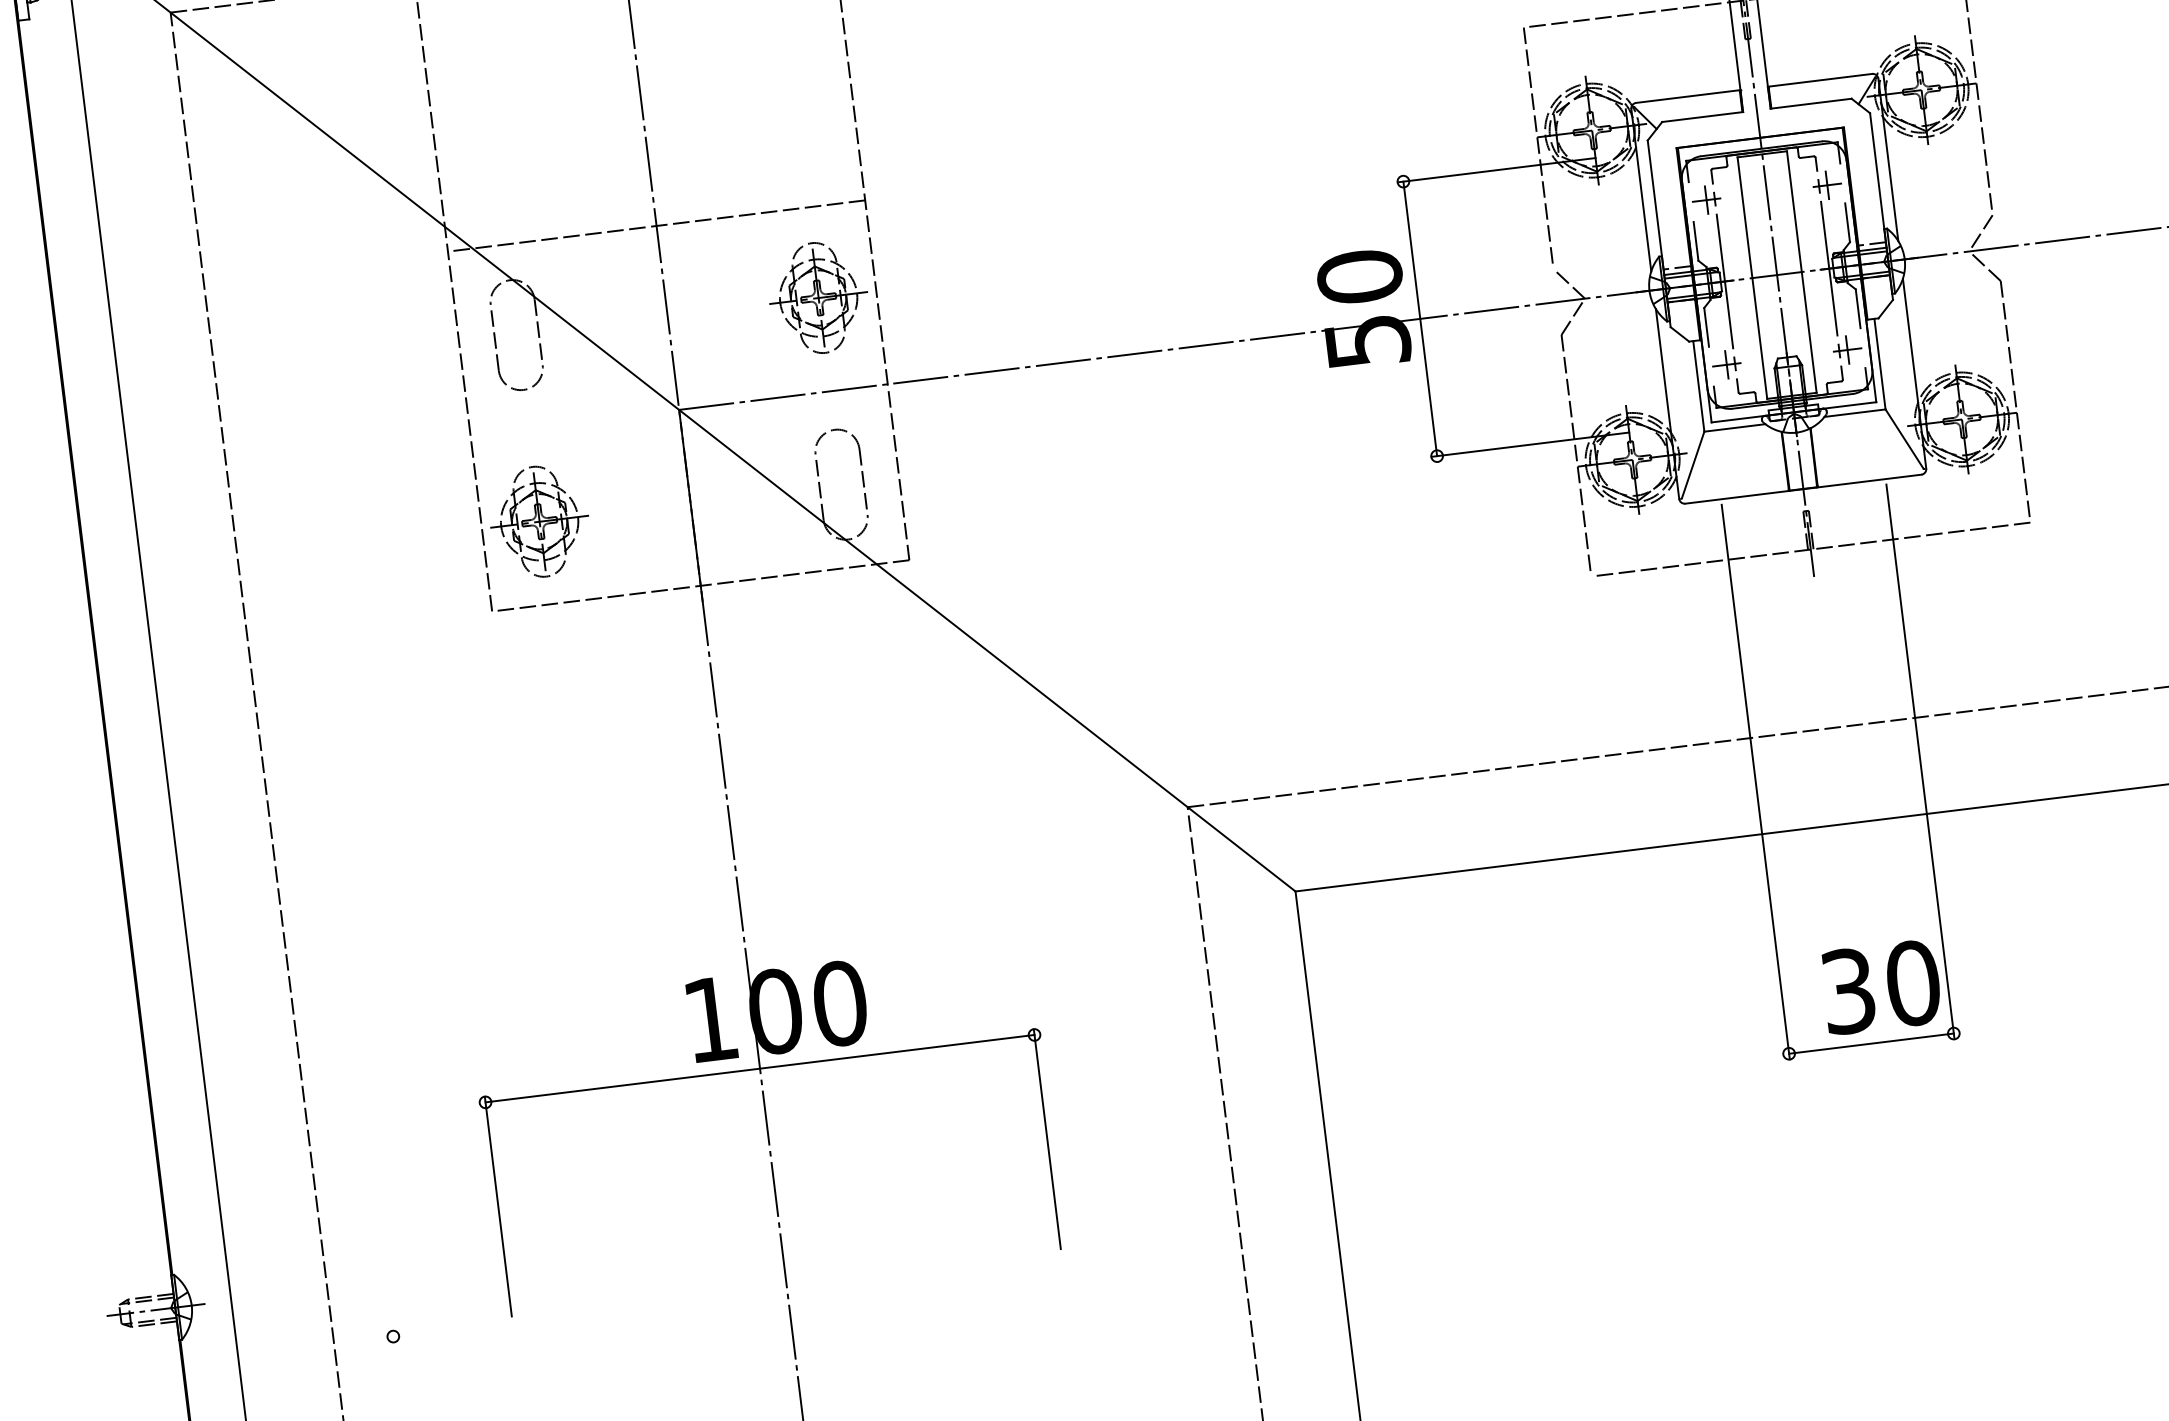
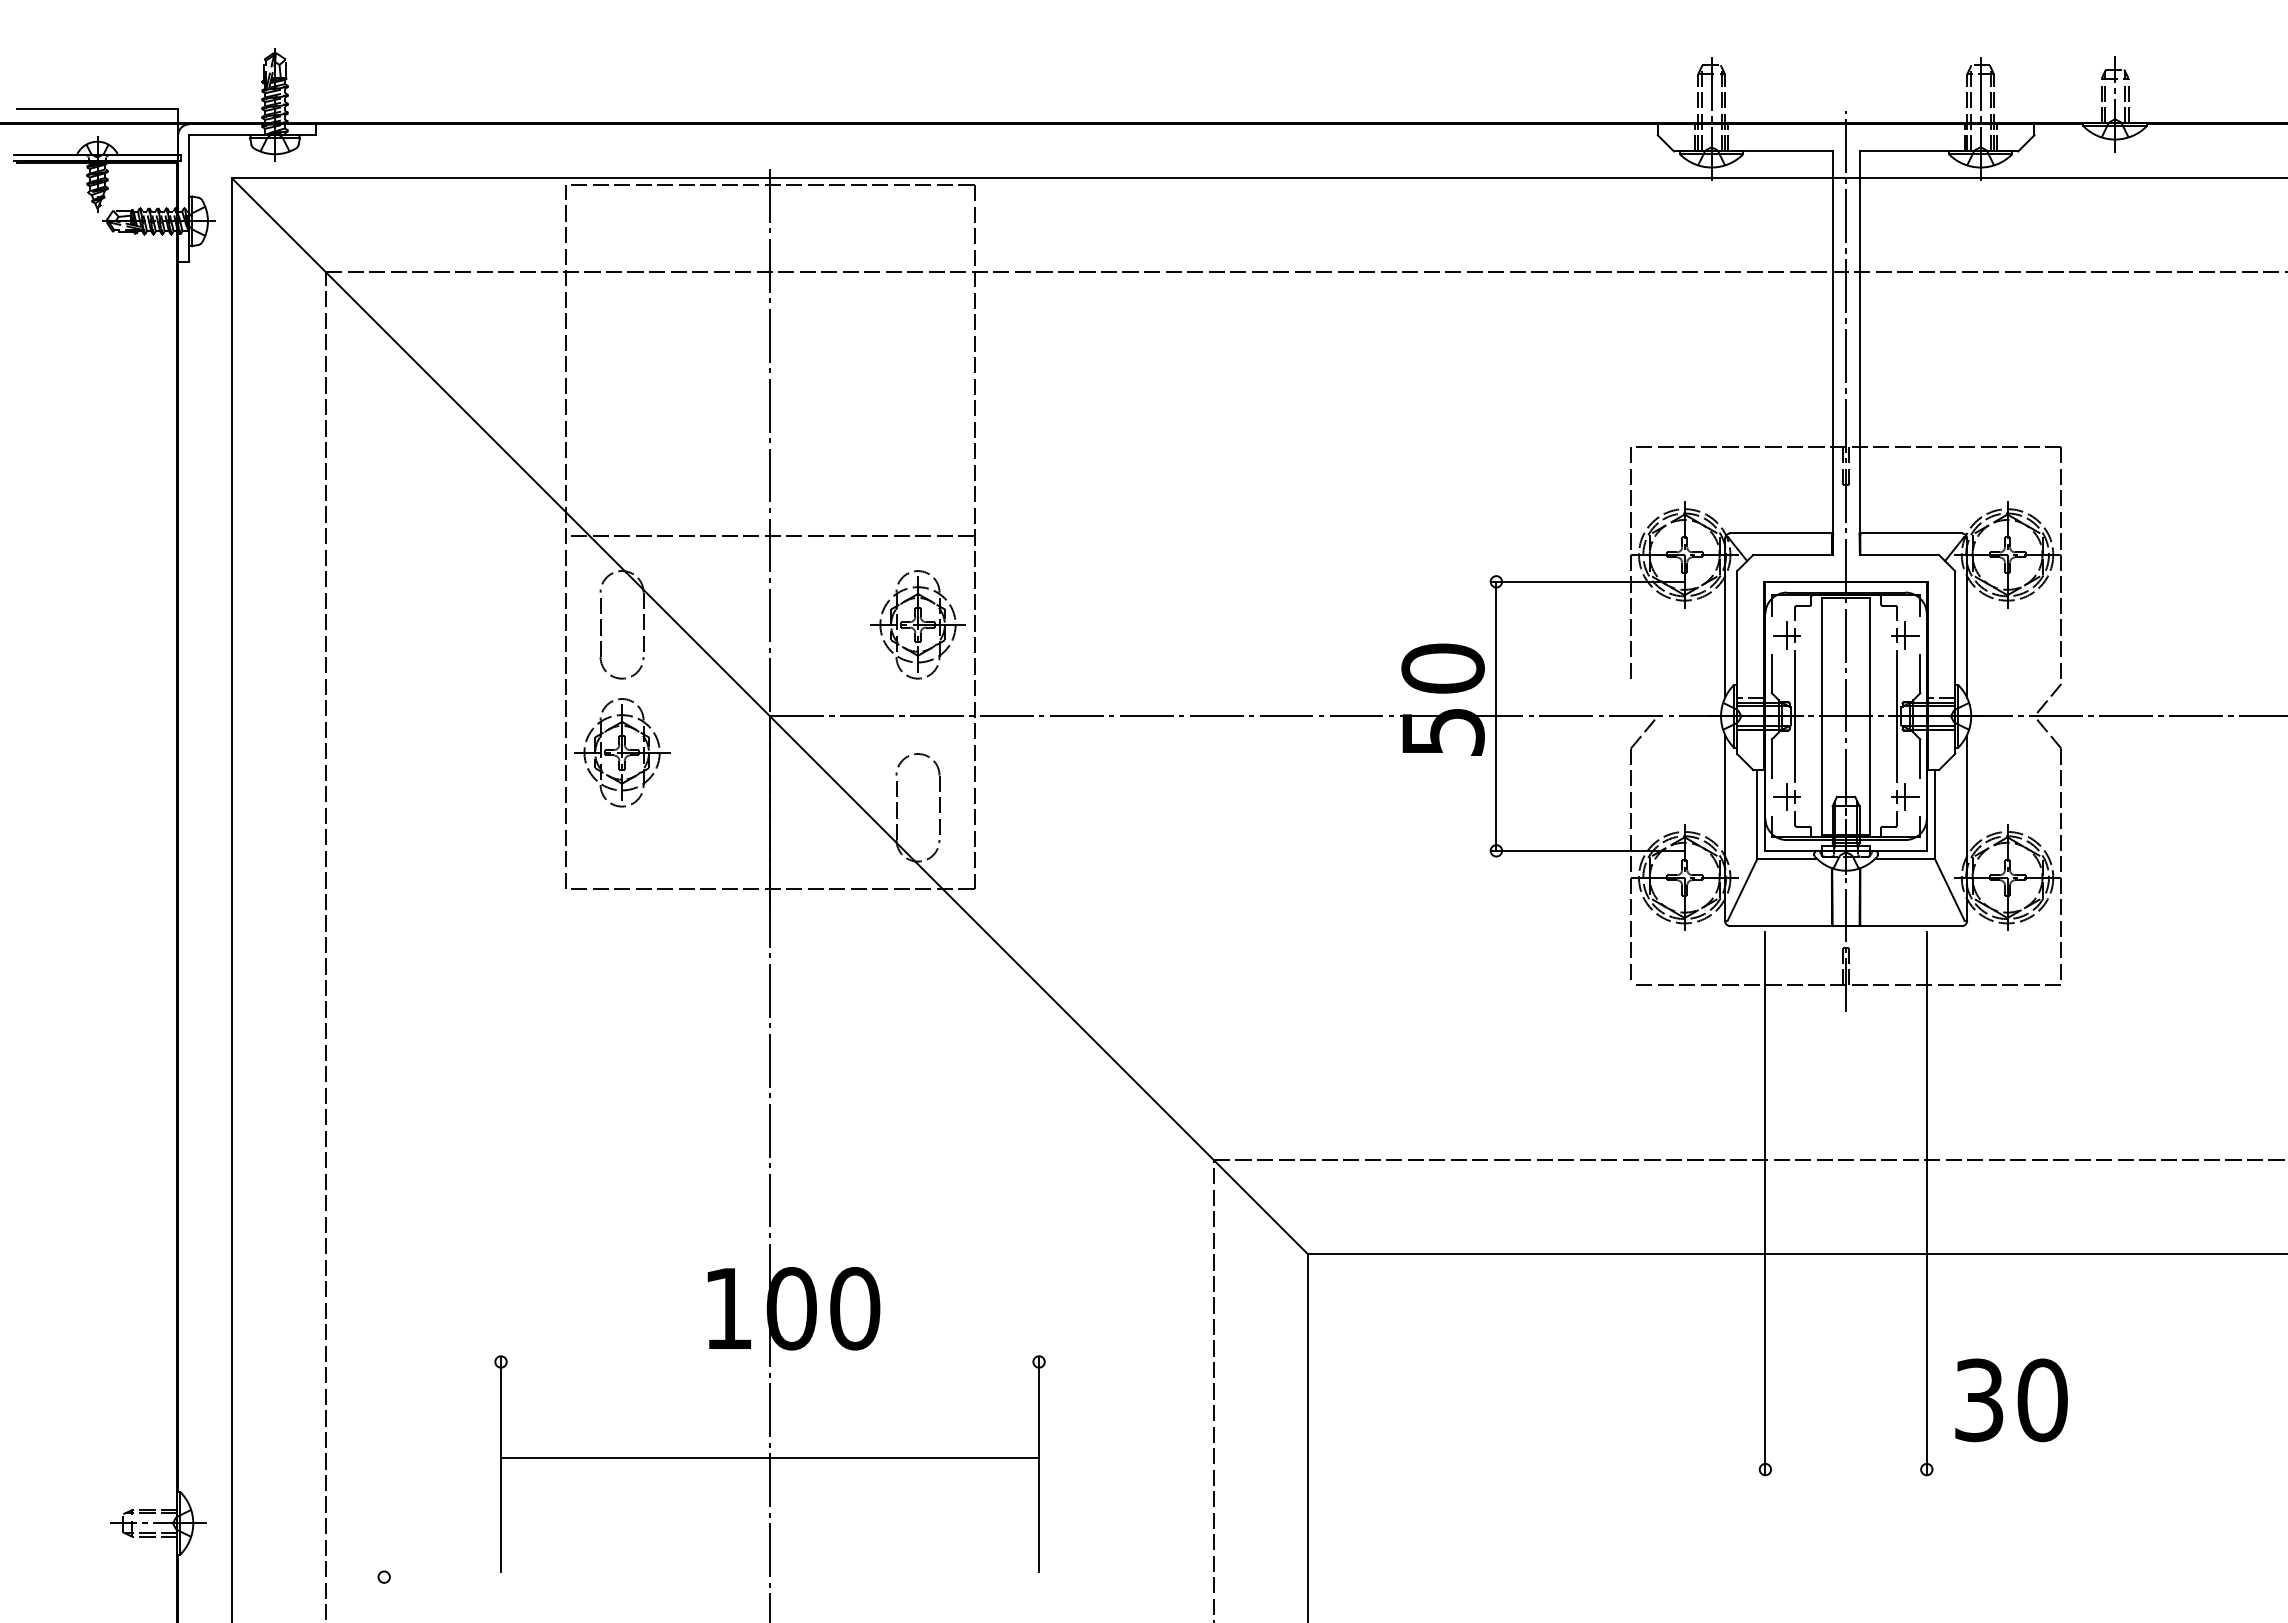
line: (1568, 284) -> (1643, 700), removed
part: (540, 521) -> (622, 752), moved
text: (1881, 987) -> (2011, 1400), moved
line: (1870, 1043) -> (1845, 1469), removed
line: (760, 1068) -> (770, 1457), moved

